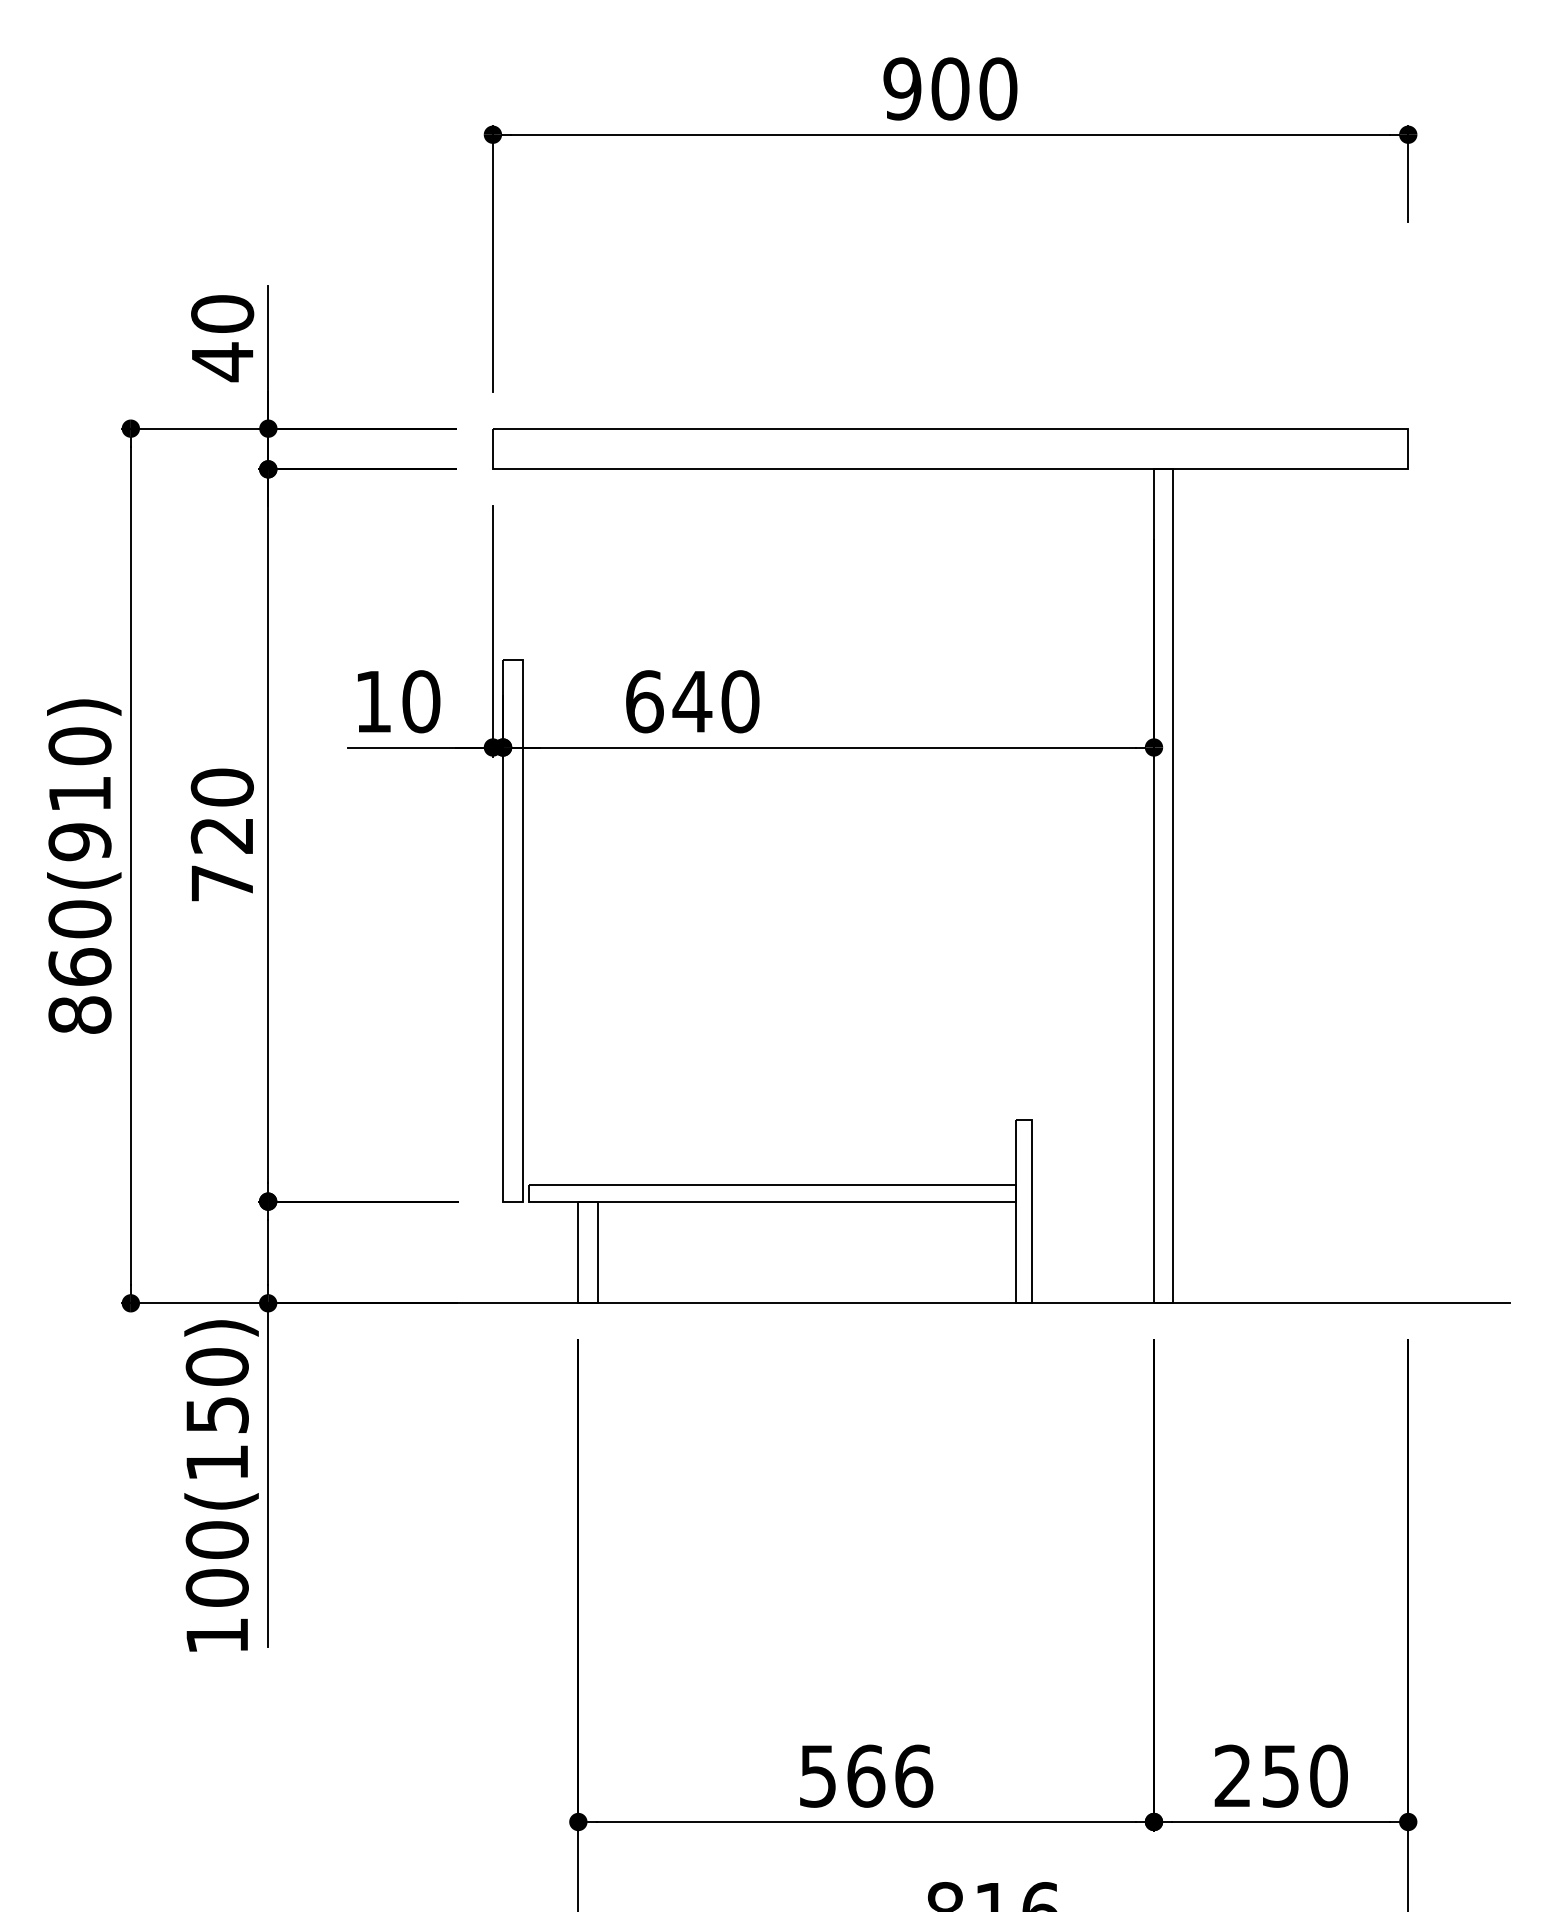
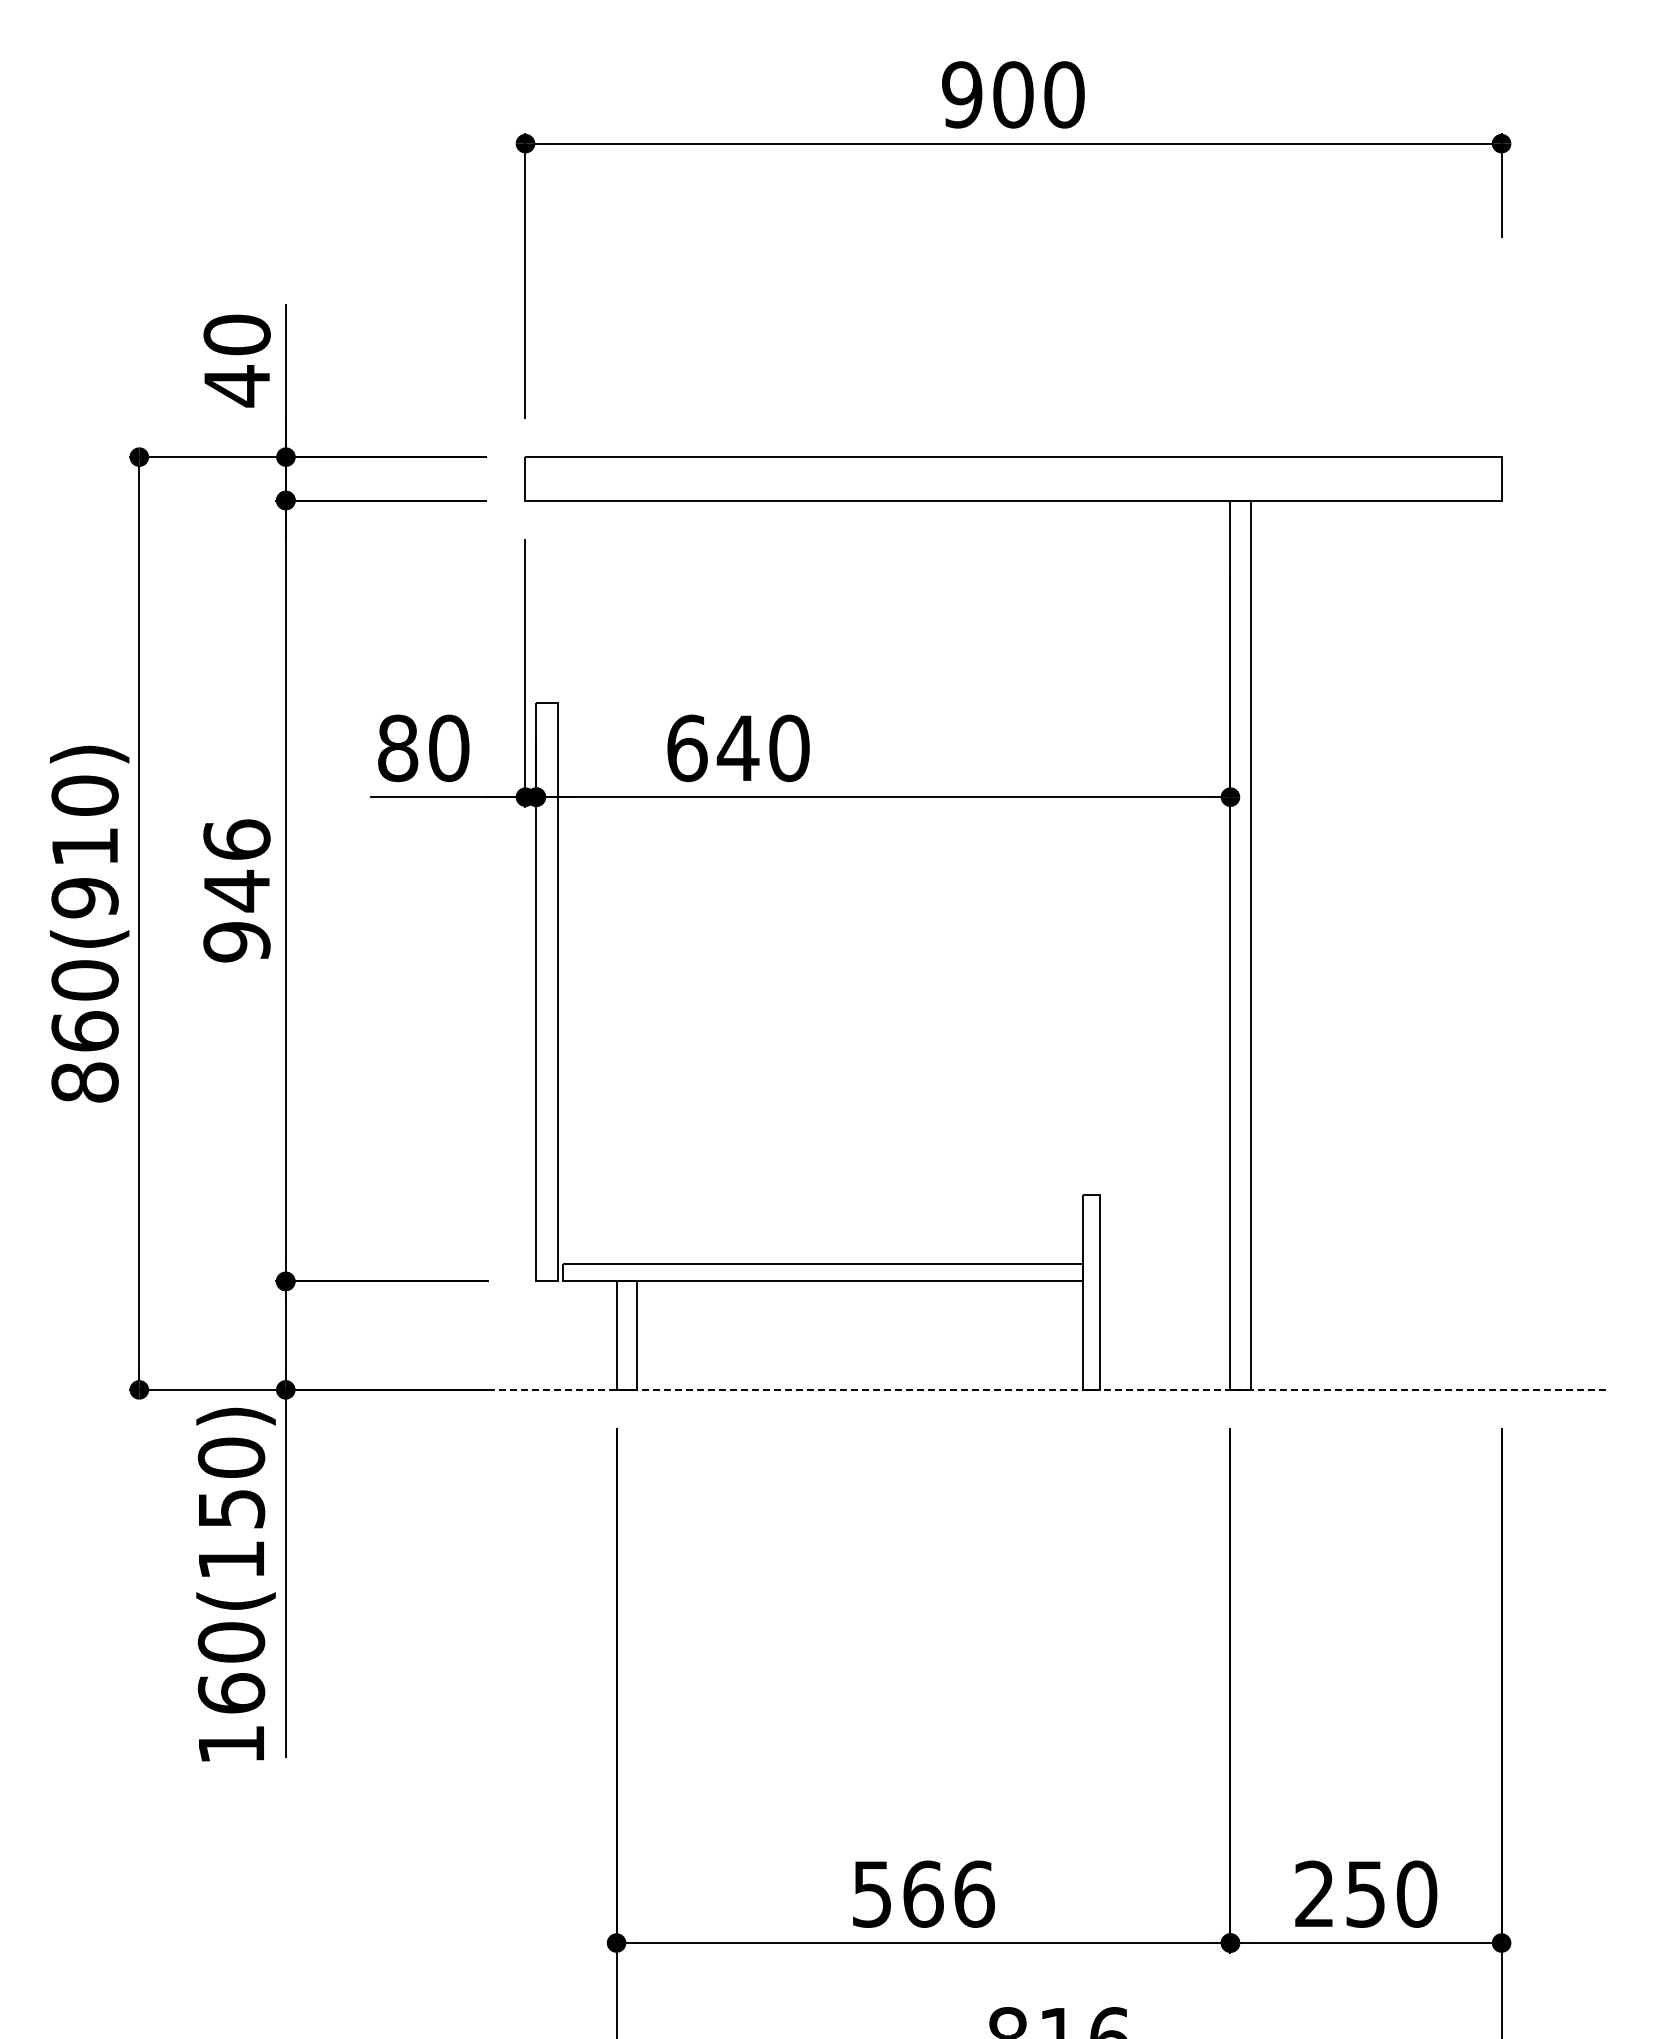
text: (373, 701) -> (398, 748), 10 -> 80
text: (221, 835) -> (236, 890), 720 -> 946
line: (938, 1302) -> (1000, 1389), solid -> dashed
text: (217, 1588) -> (231, 1693), 100(150) -> 160(150)

